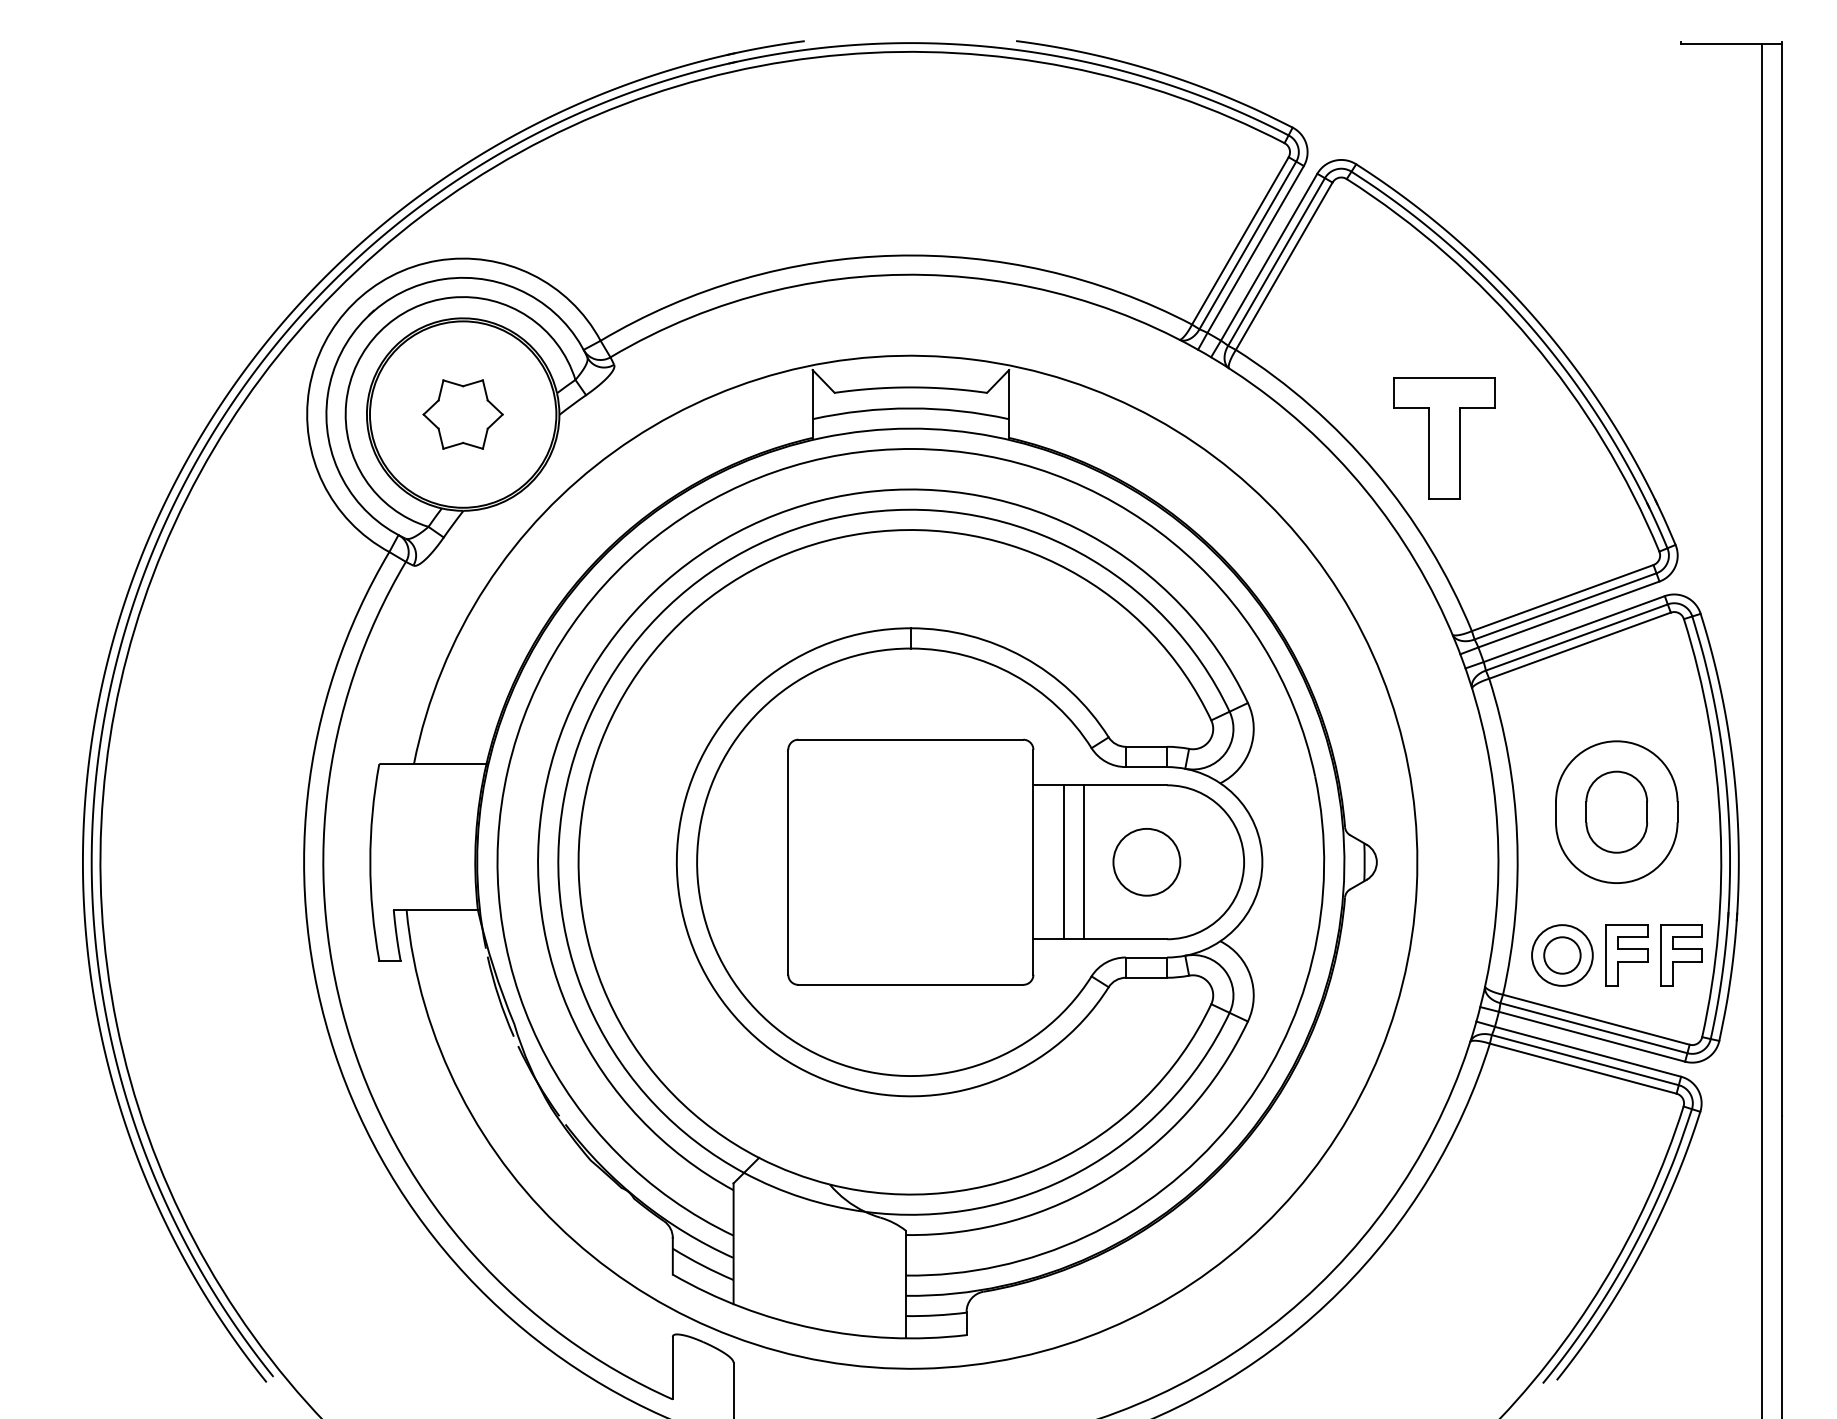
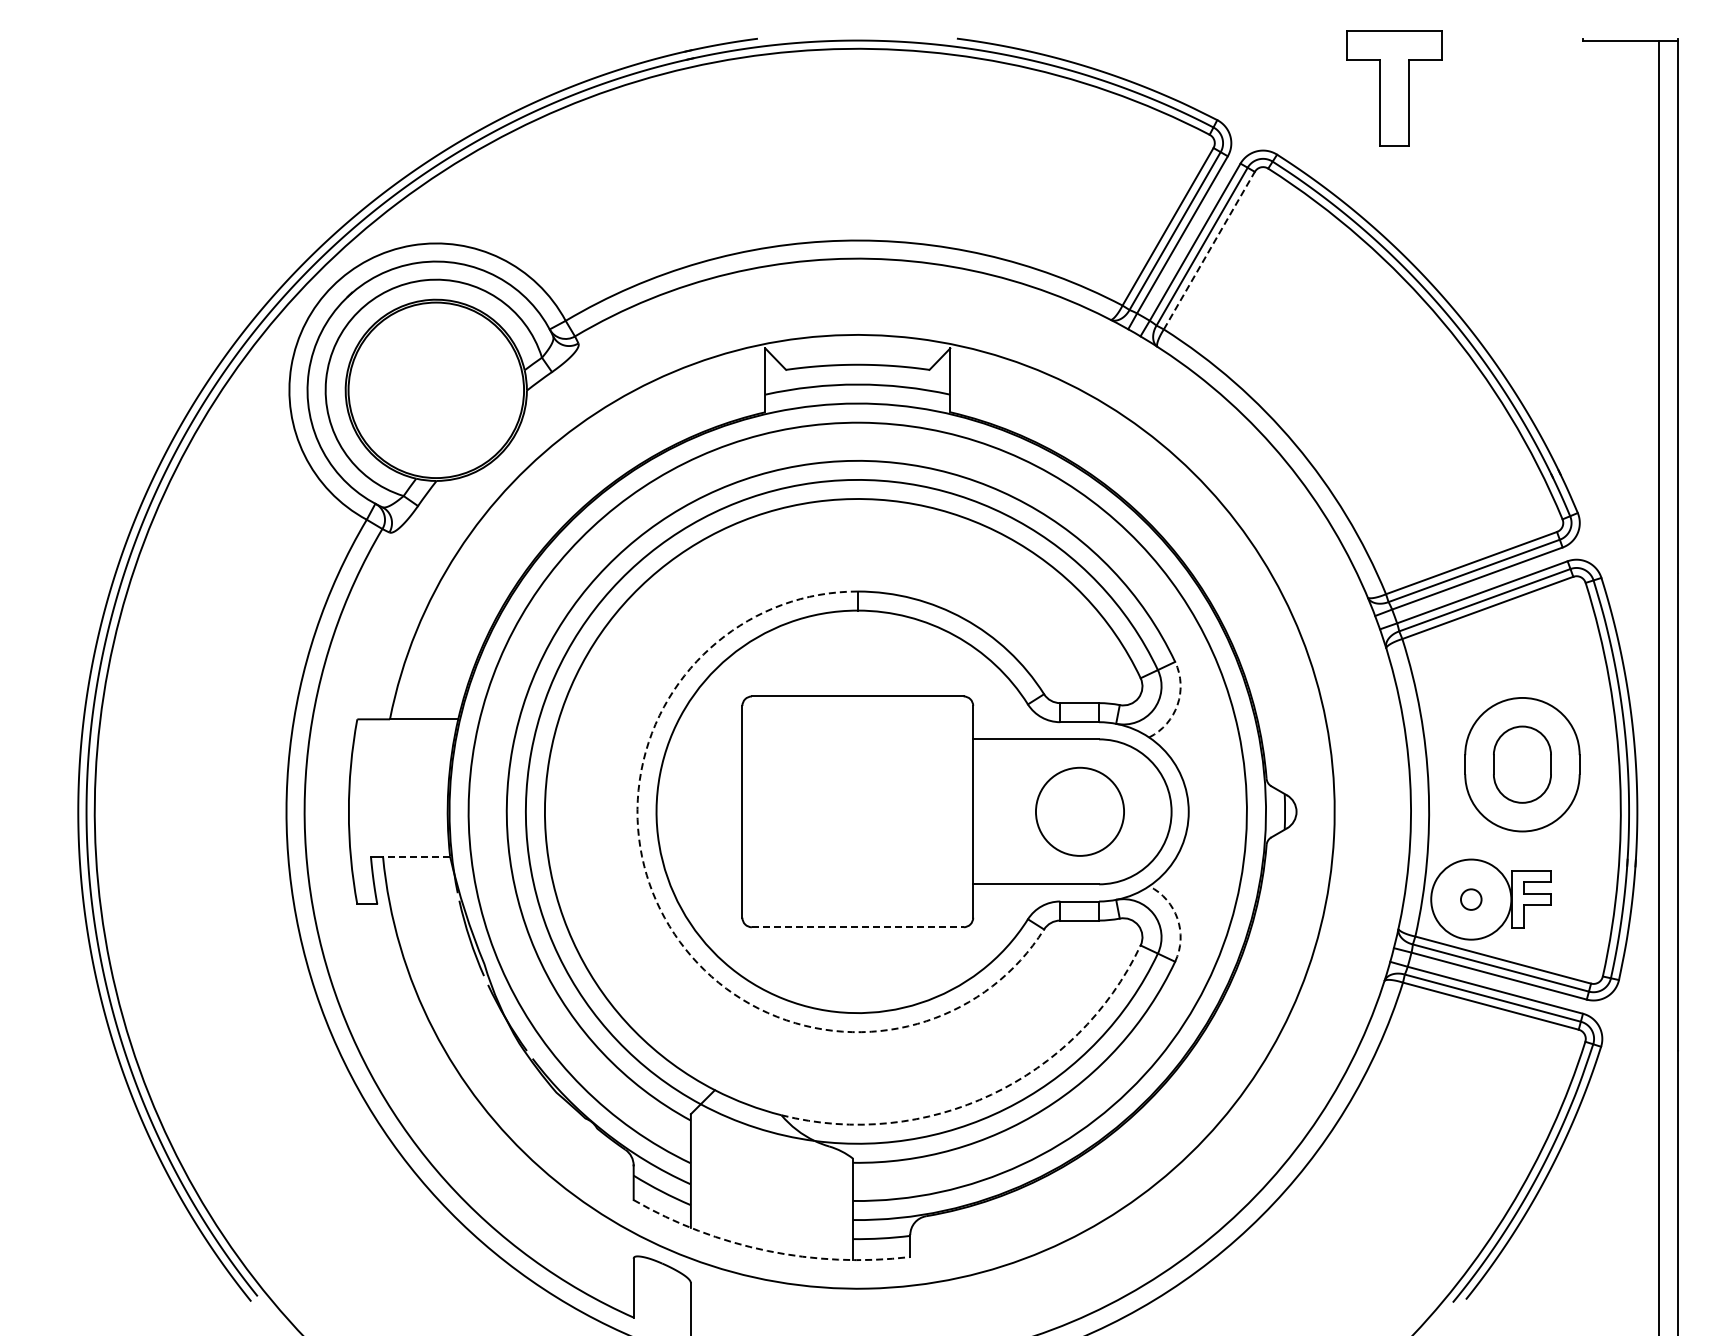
line: (1284, 266) -> (1209, 250), solid -> dashed
part: (463, 414) -> (436, 390), removed
part: (1444, 438) -> (1394, 88), moved
arc: (1250, 749) -> (1177, 705), solid -> dashed
line: (1063, 861) -> (1001, 811), removed
line: (1083, 861) -> (1020, 811), removed
circle: (1146, 861) -> (1079, 811), size x1.4
line: (442, 909) -> (416, 856), solid -> dashed
circle: (1561, 955) -> (1470, 899), size x1.4
circle: (1562, 955) -> (1471, 899), size x0.6
part: (1681, 955) -> (1583, 899), removed
arc: (705, 975) -> (664, 918), solid -> dashed
arc: (1250, 975) -> (1177, 918), solid -> dashed
line: (910, 985) -> (857, 927), solid -> dashed
arc: (1052, 1162) -> (991, 1094), solid -> dashed
arc: (814, 1328) -> (767, 1250), solid -> dashed

